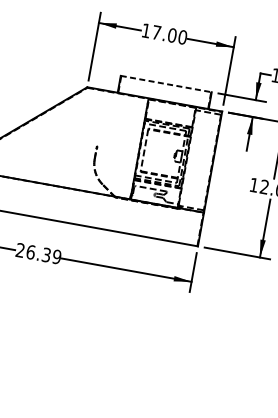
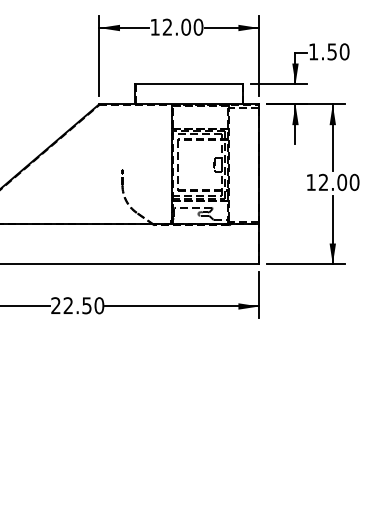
text: (156, 32) -> (167, 26), 17.00 -> 12.00
line: (166, 84) -> (189, 84), dashed -> solid
text: (43, 254) -> (83, 305), 26.39 -> 22.50

